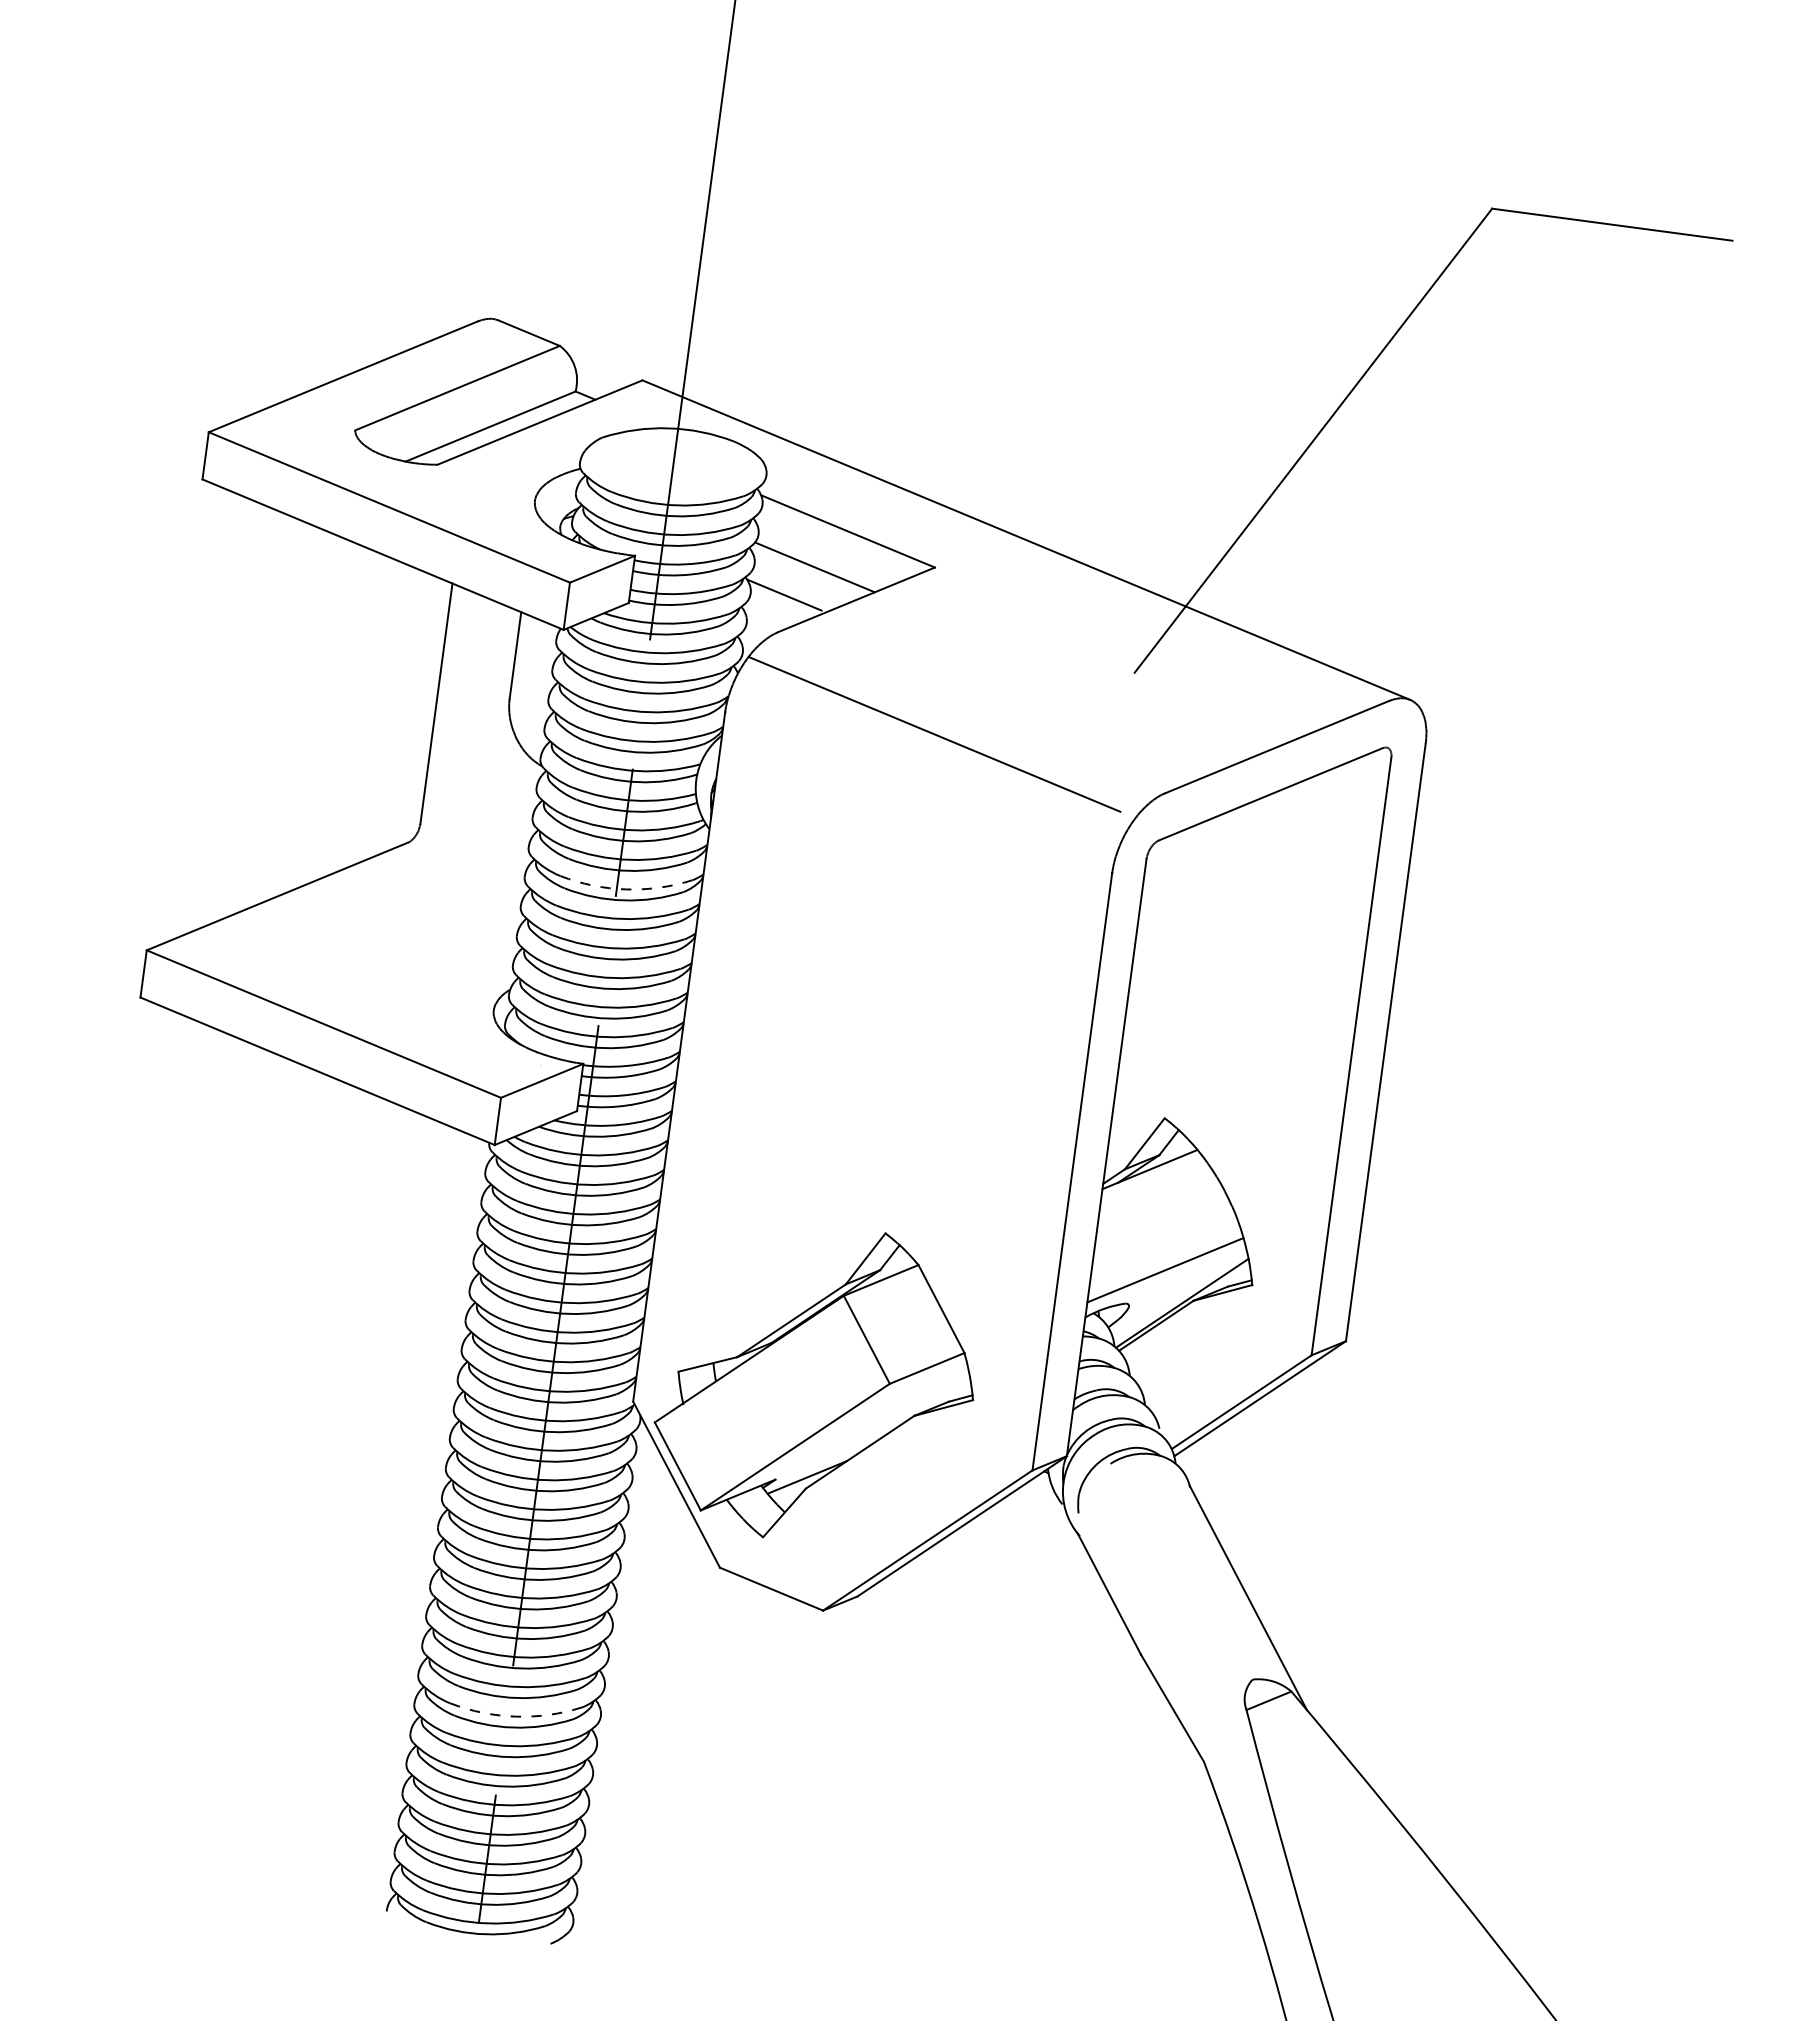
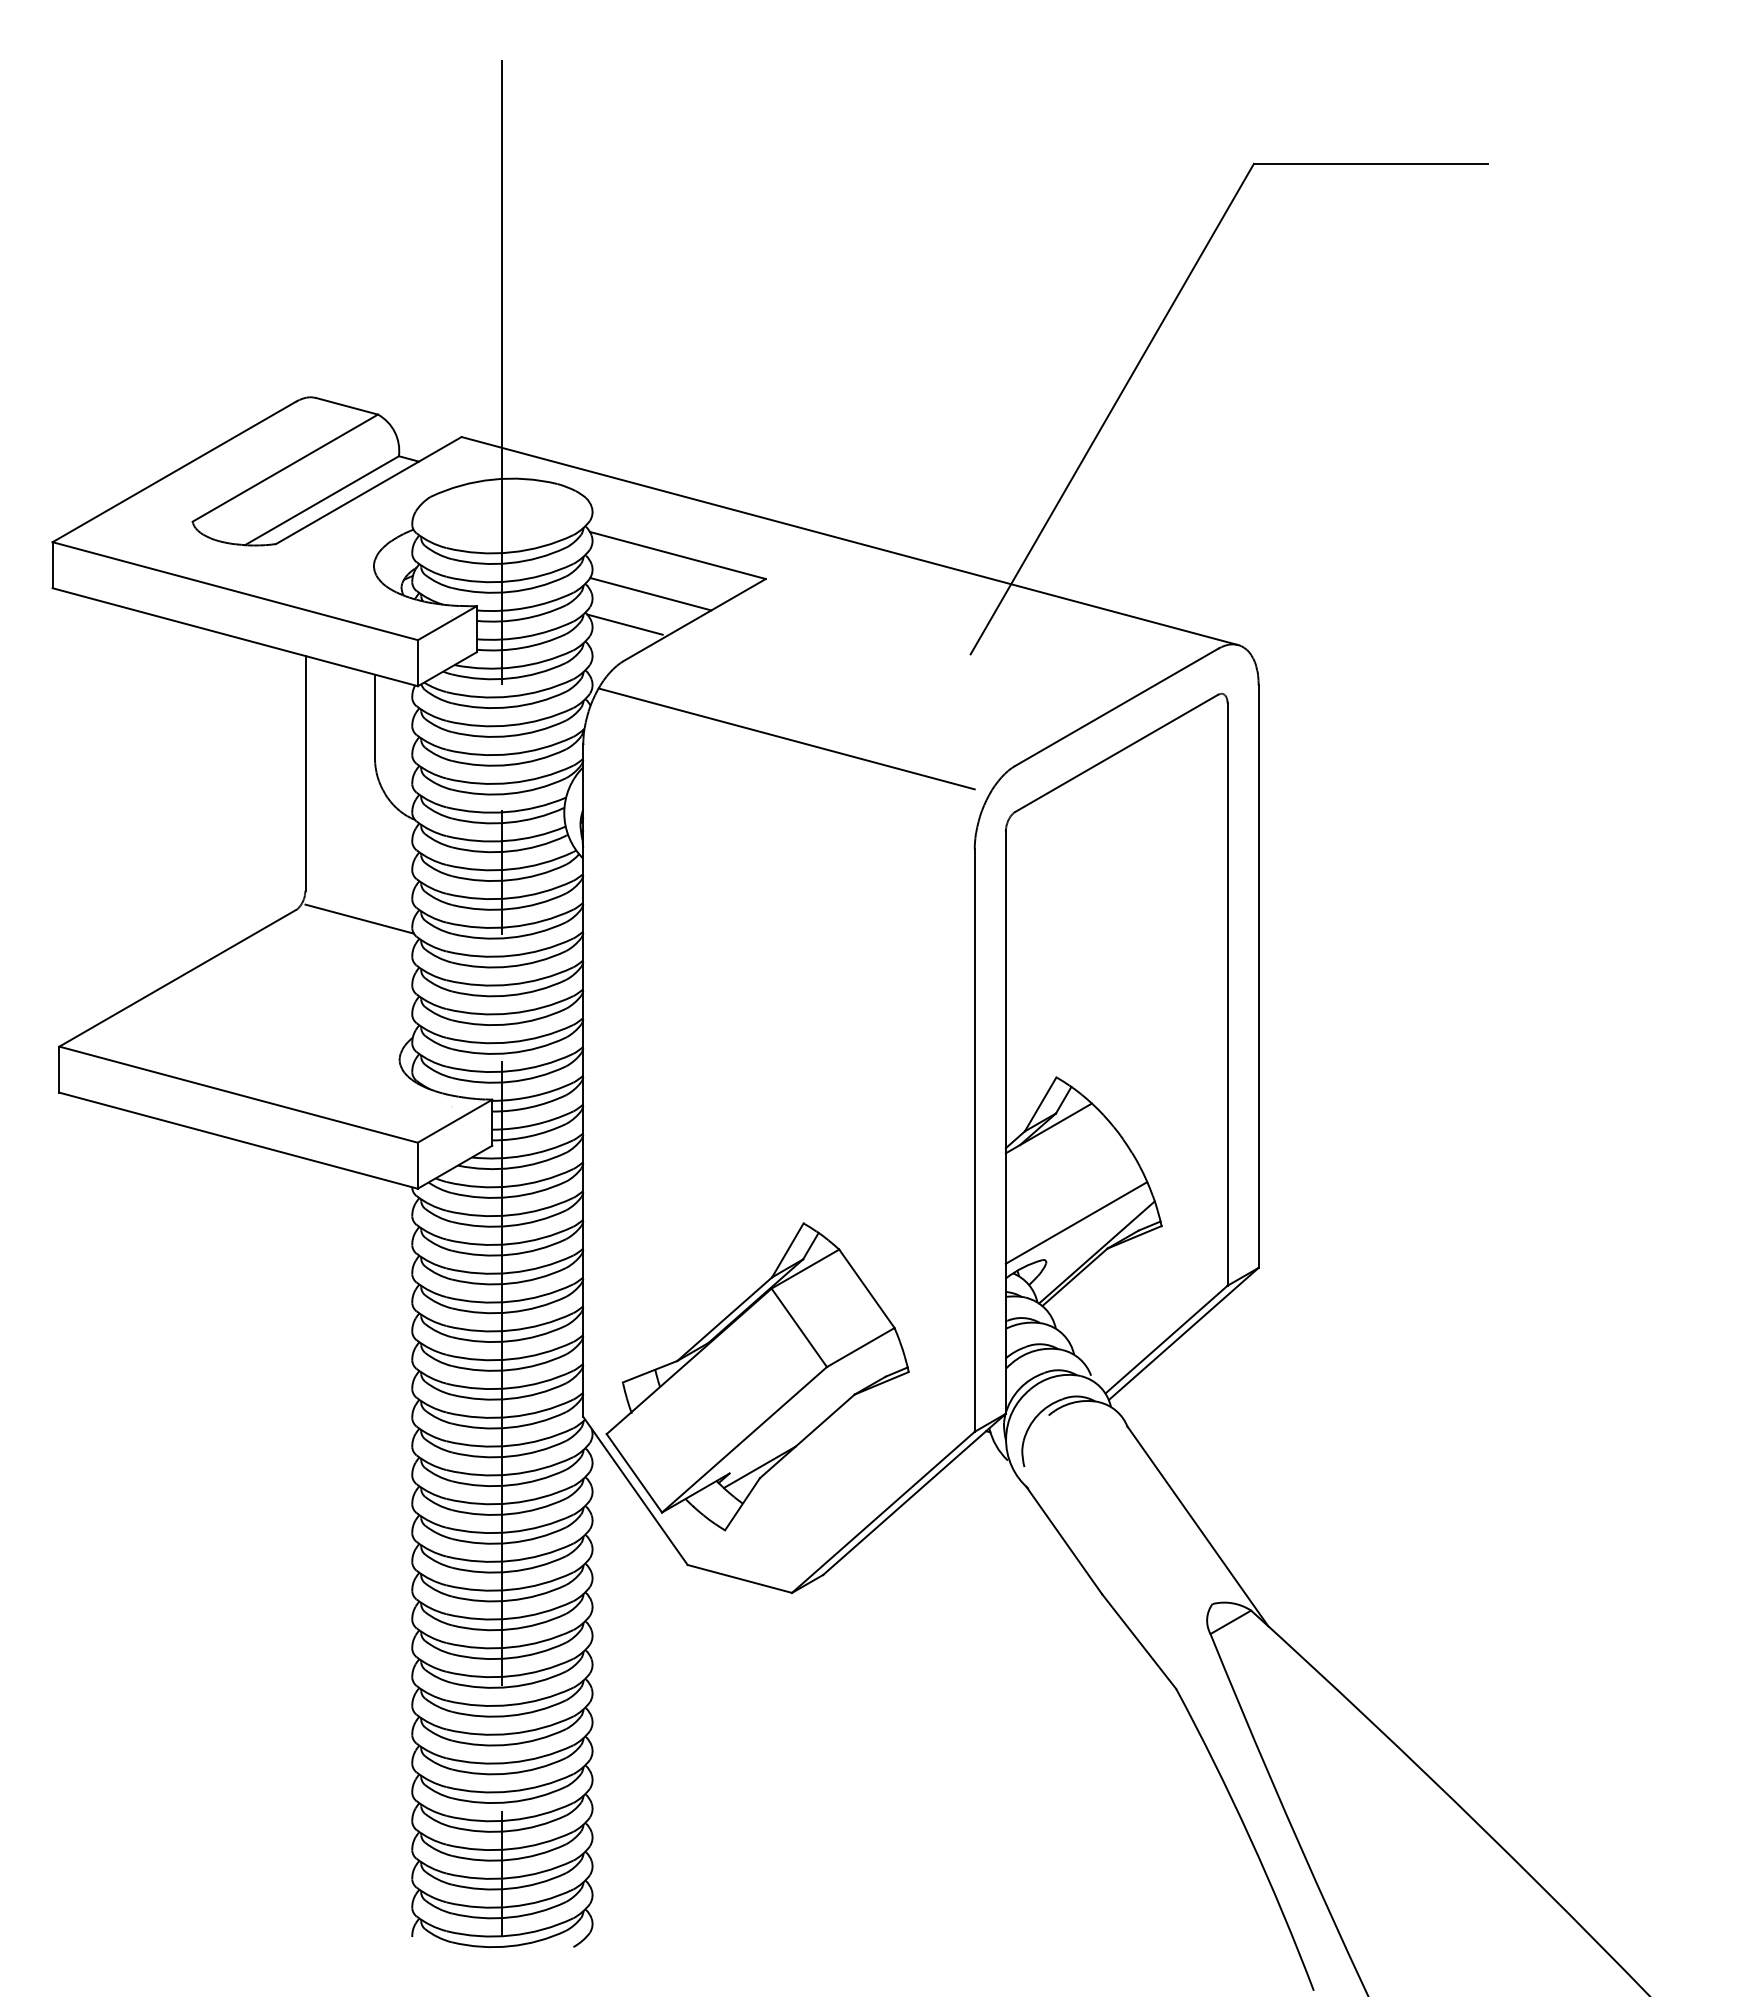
line: (471, 860) -> (359, 918), added
arc: (626, 889) -> (511, 926), dashed -> solid
arc: (516, 1716) -> (511, 1733), dashed -> solid

